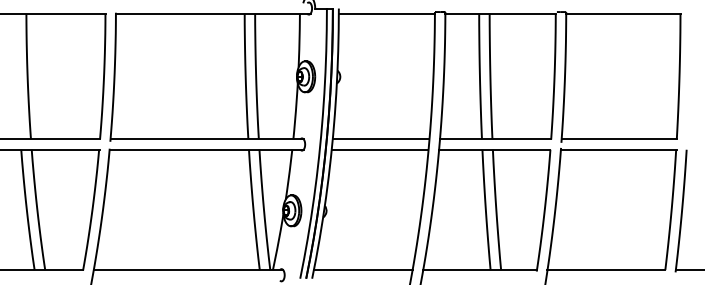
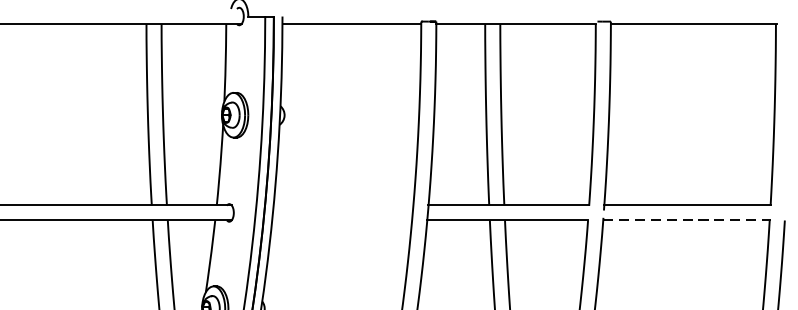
line: (380, 139) -> (342, 205), removed
line: (379, 149) -> (341, 220), removed
line: (619, 149) -> (687, 220), solid -> dashed

